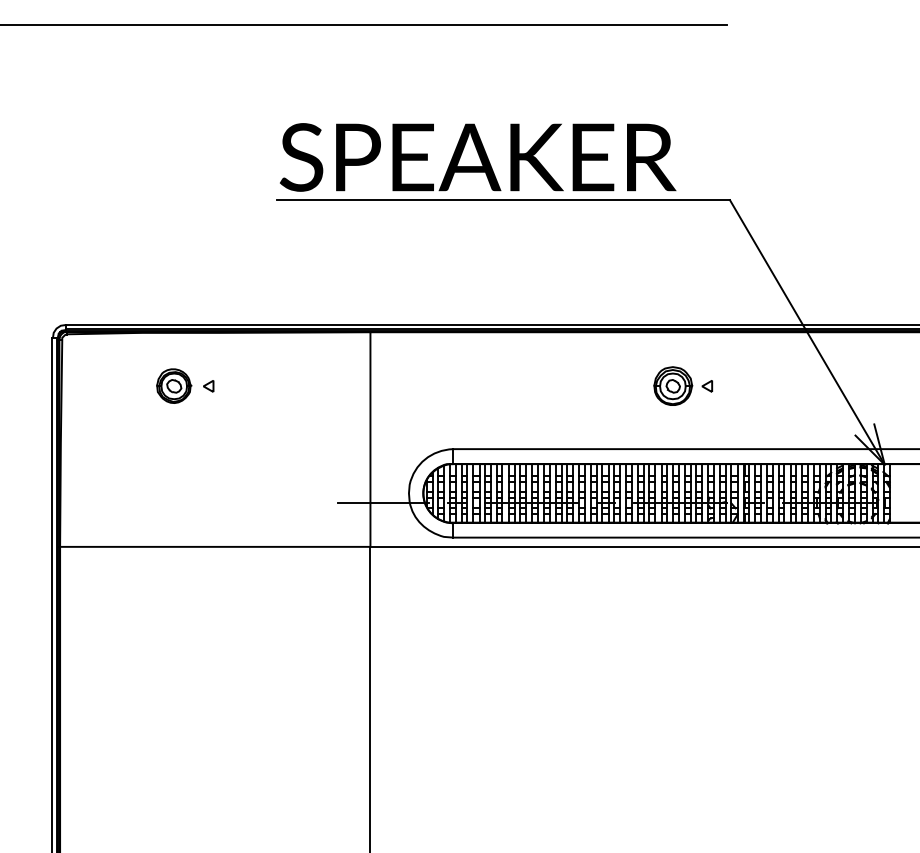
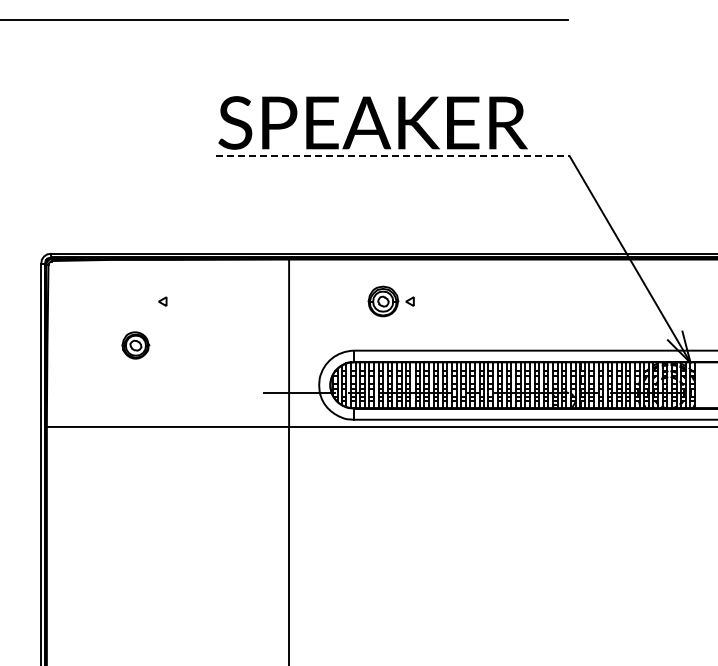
line: (502, 200) -> (392, 156), solid -> dashed
part: (173, 386) -> (135, 345), moved
part: (682, 386) -> (390, 301), moved

